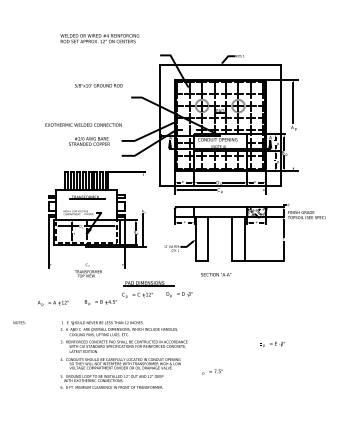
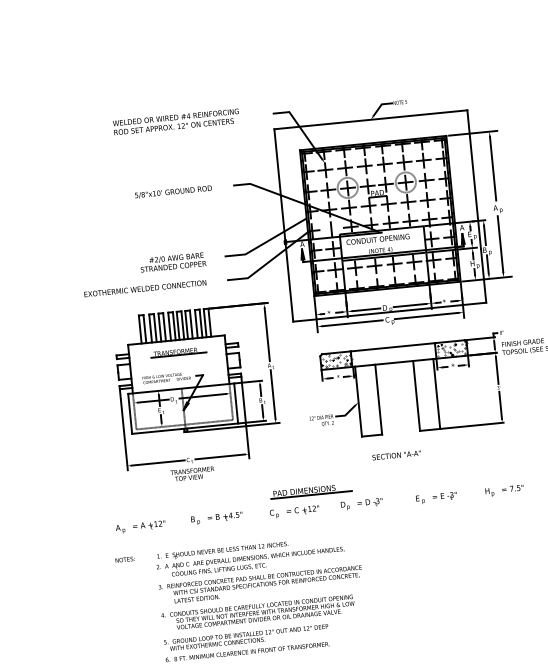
text: (99, 38) -> (175, 121), moved
text: (98, 85) -> (172, 191), moved
text: (83, 124) -> (145, 287), moved
line: (293, 149) -> (500, 243), added
line: (243, 190) -> (427, 316), added
line: (143, 191) -> (267, 333), added
hatch: (184, 212) -> (336, 360), added
line: (67, 264) -> (157, 462), added
line: (106, 264) -> (219, 456), added
part: (157, 289) -> (325, 499), moved
text: (19, 322) -> (125, 559), moved
text: (272, 344) -> (436, 497), moved
text: (212, 371) -> (507, 489), moved

